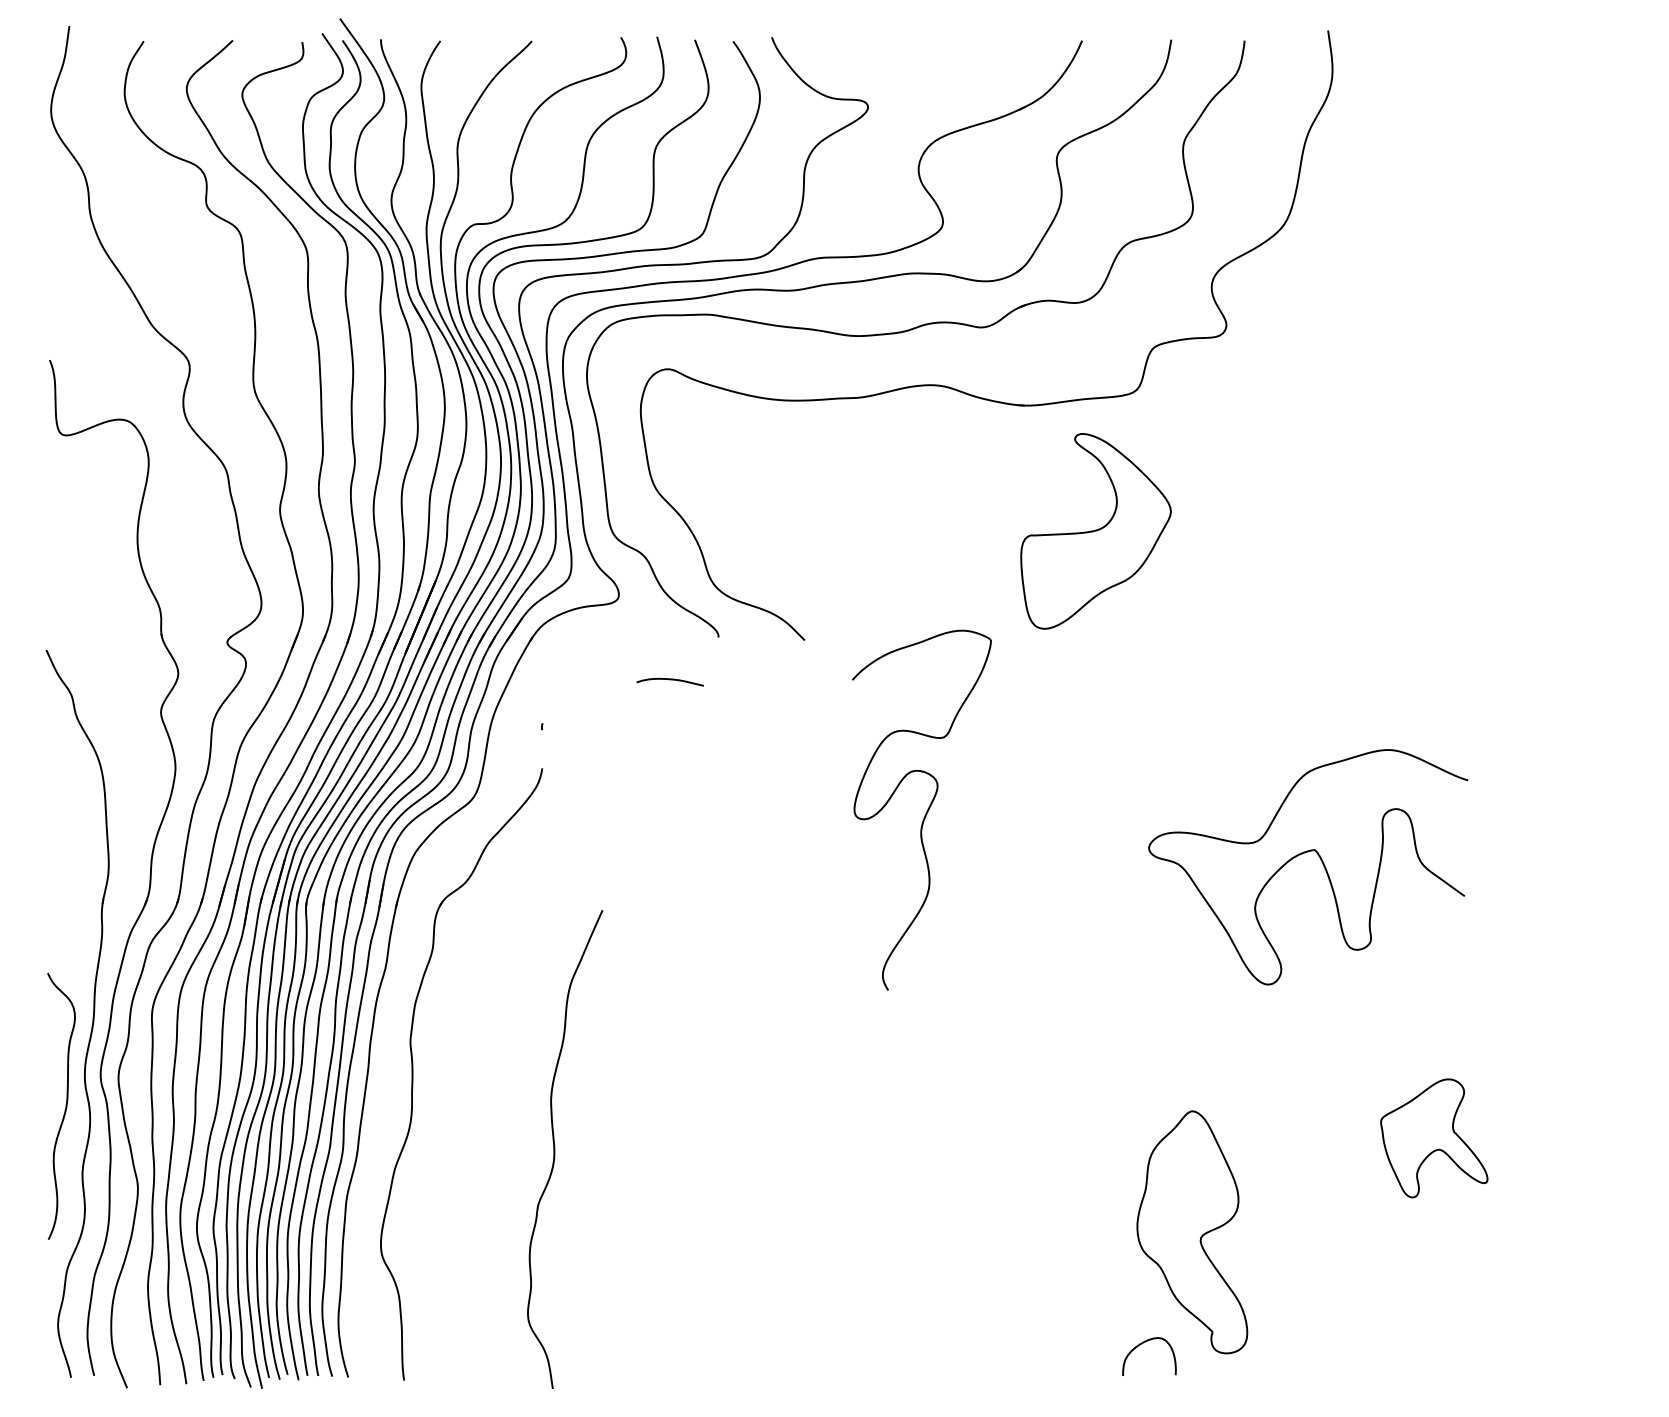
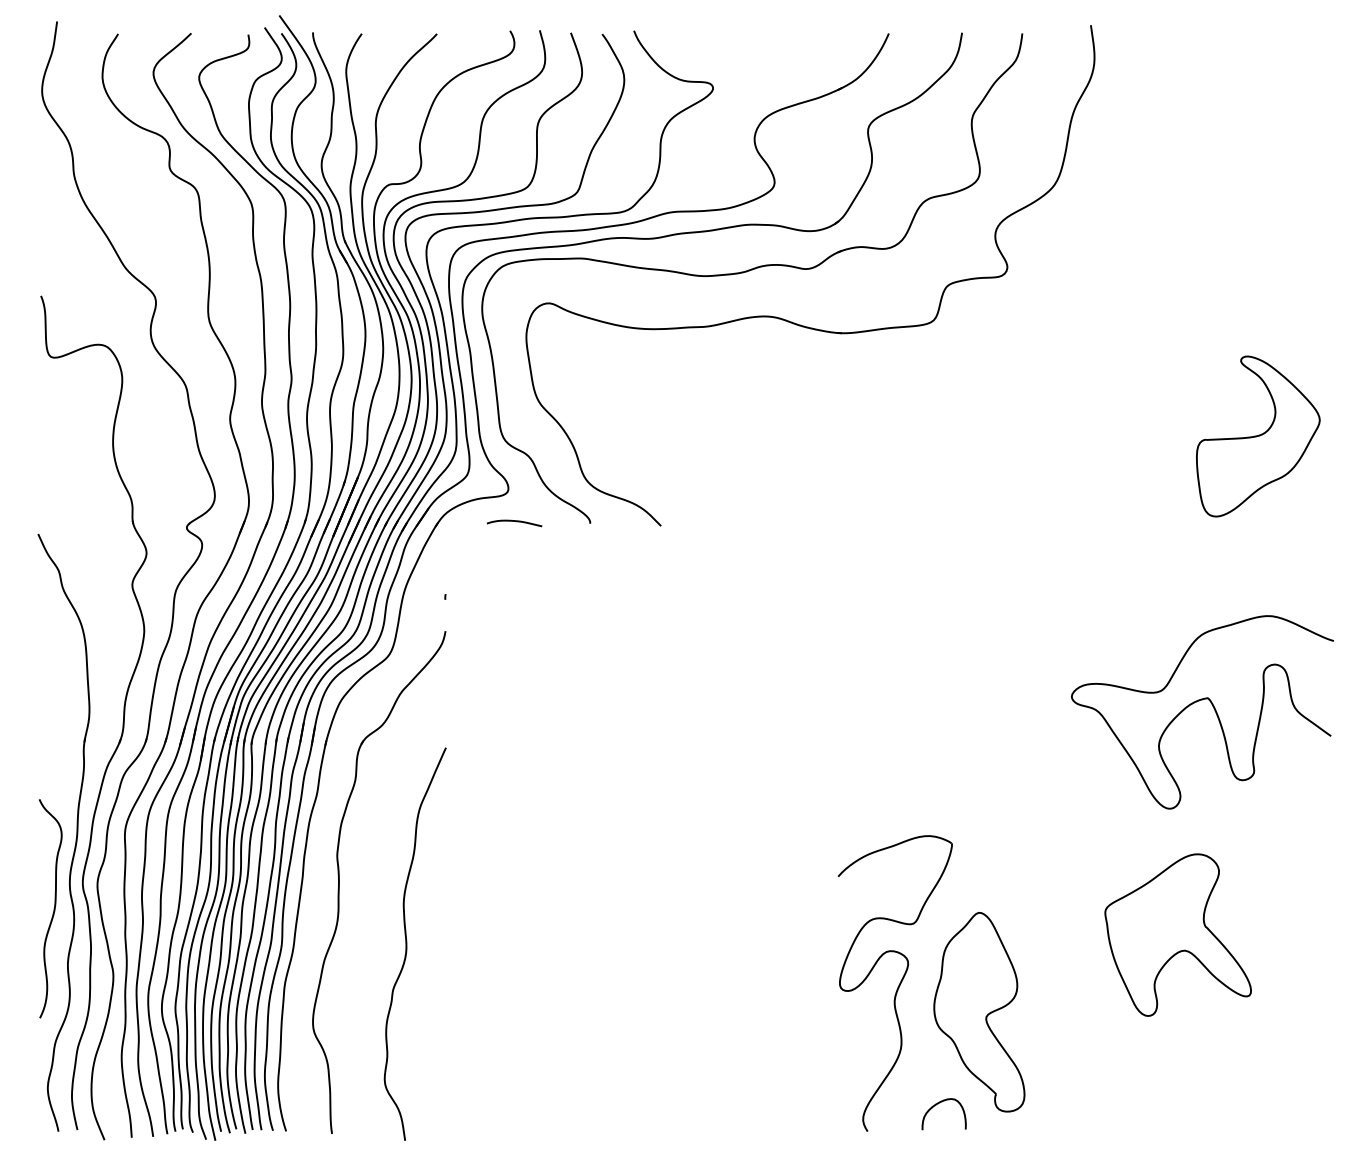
part: (1096, 531) -> (1258, 436), moved
curve: (670, 679) -> (514, 521), moved
part: (920, 810) -> (894, 983), moved
part: (1304, 854) -> (1199, 701), moved
part: (1433, 1137) -> (1177, 934), size x1.67
curve: (555, 1148) -> (407, 943), moved

